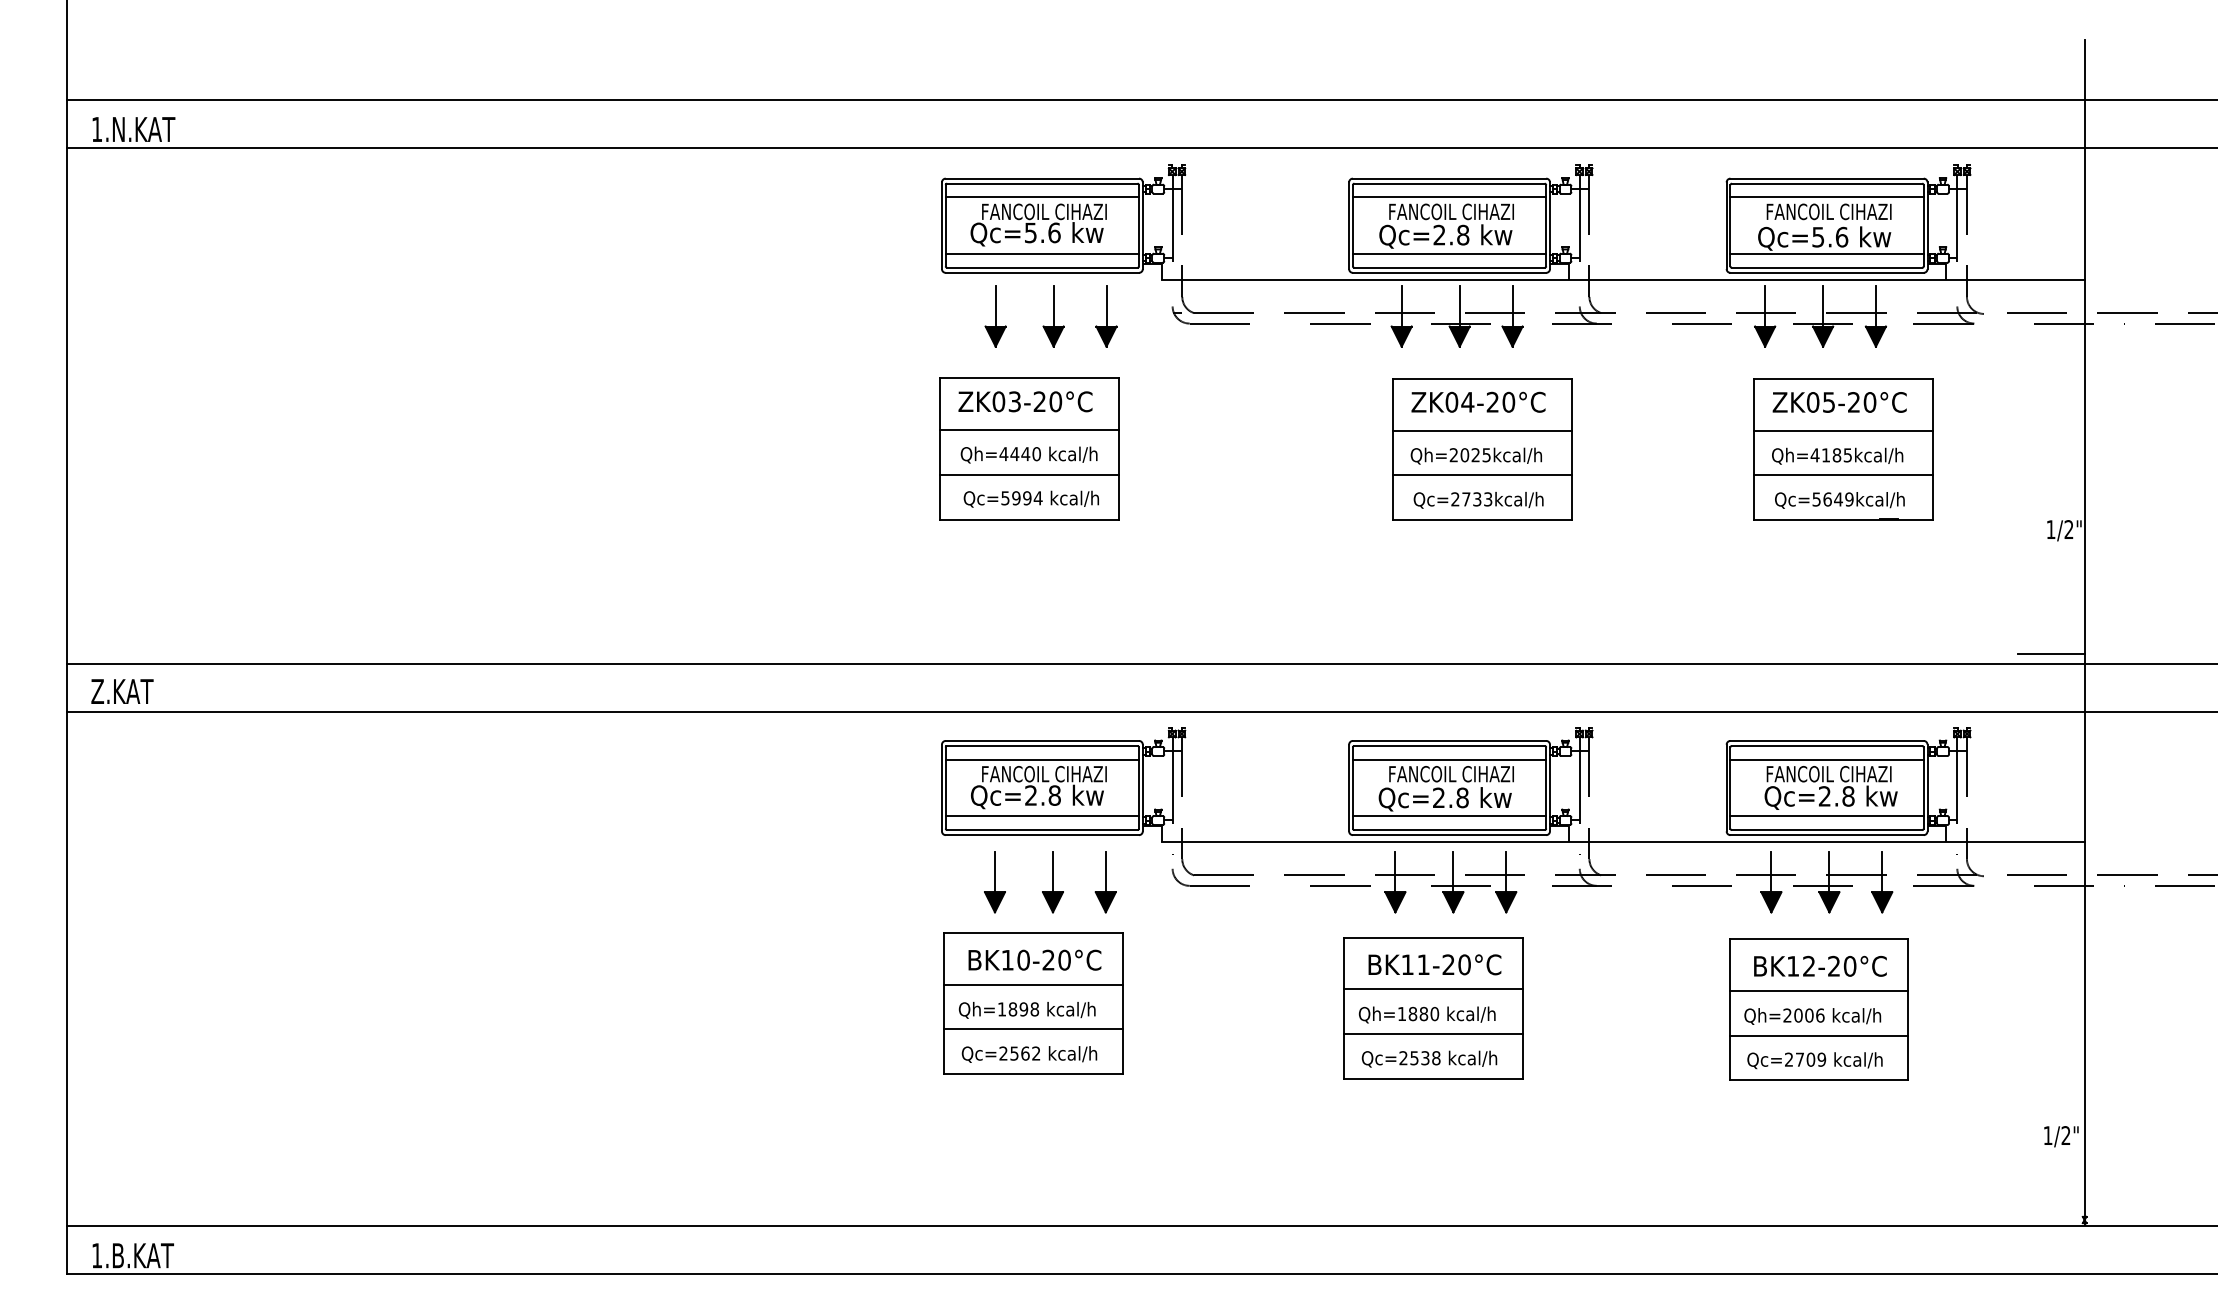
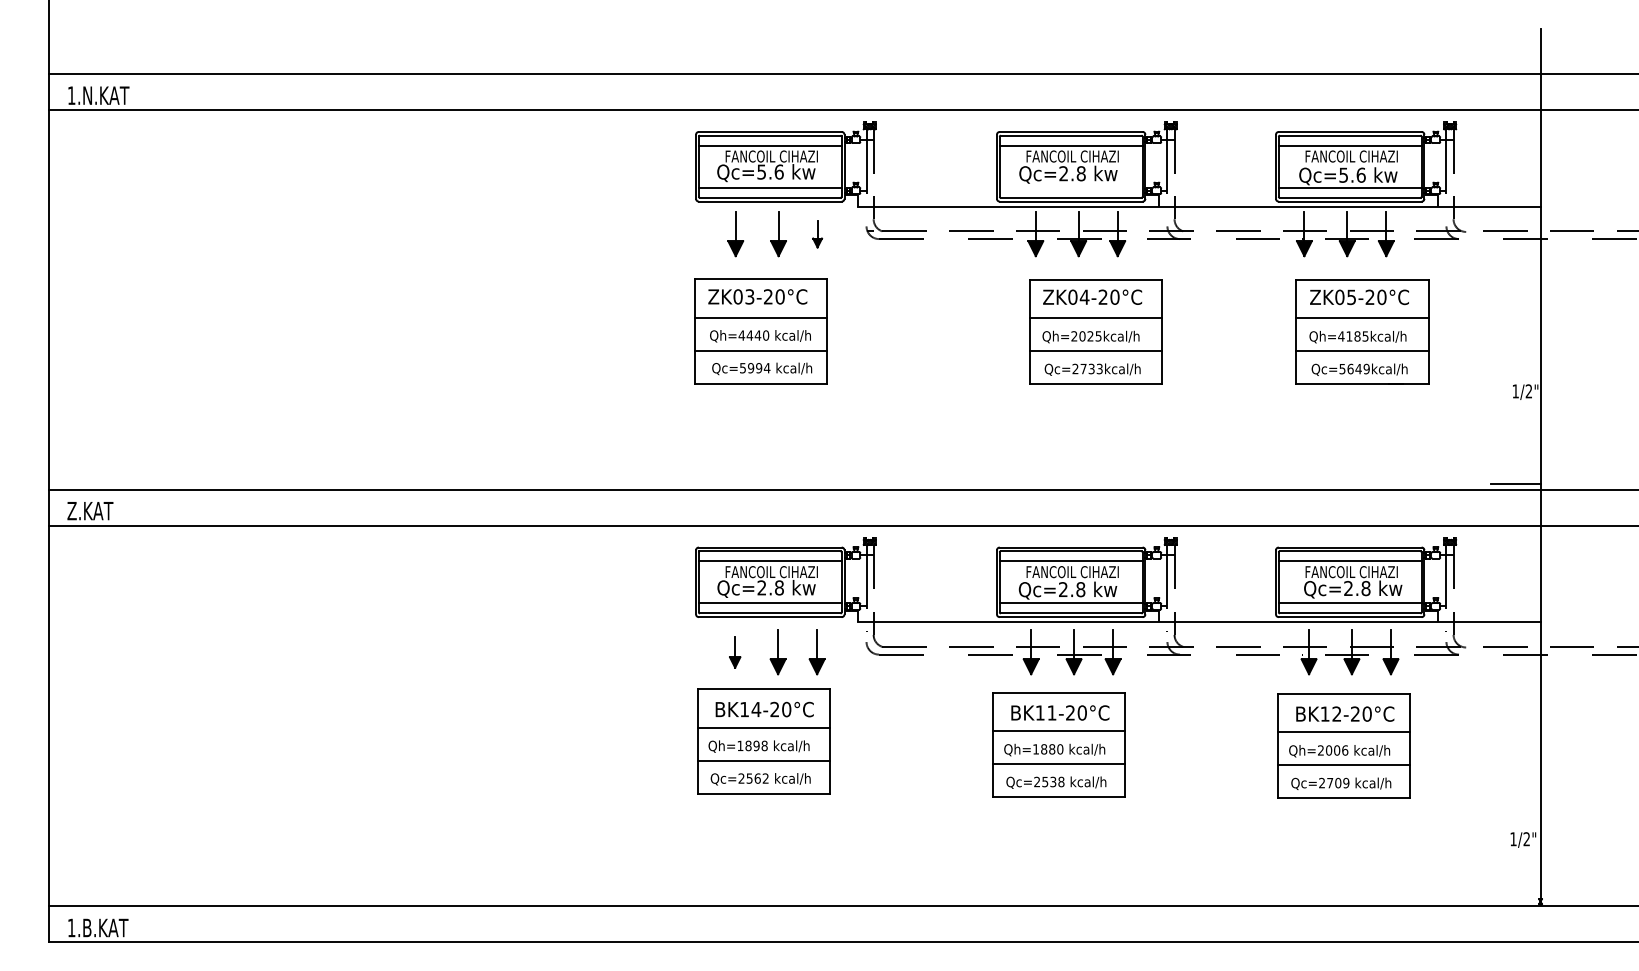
line: (1448, 253) -> (1070, 187), removed
part: (1106, 317) -> (817, 234), size x0.6
part: (993, 882) -> (734, 652), size x0.7
text: (1023, 960) -> (756, 709), BK10-20°C -> BK14-20°C

